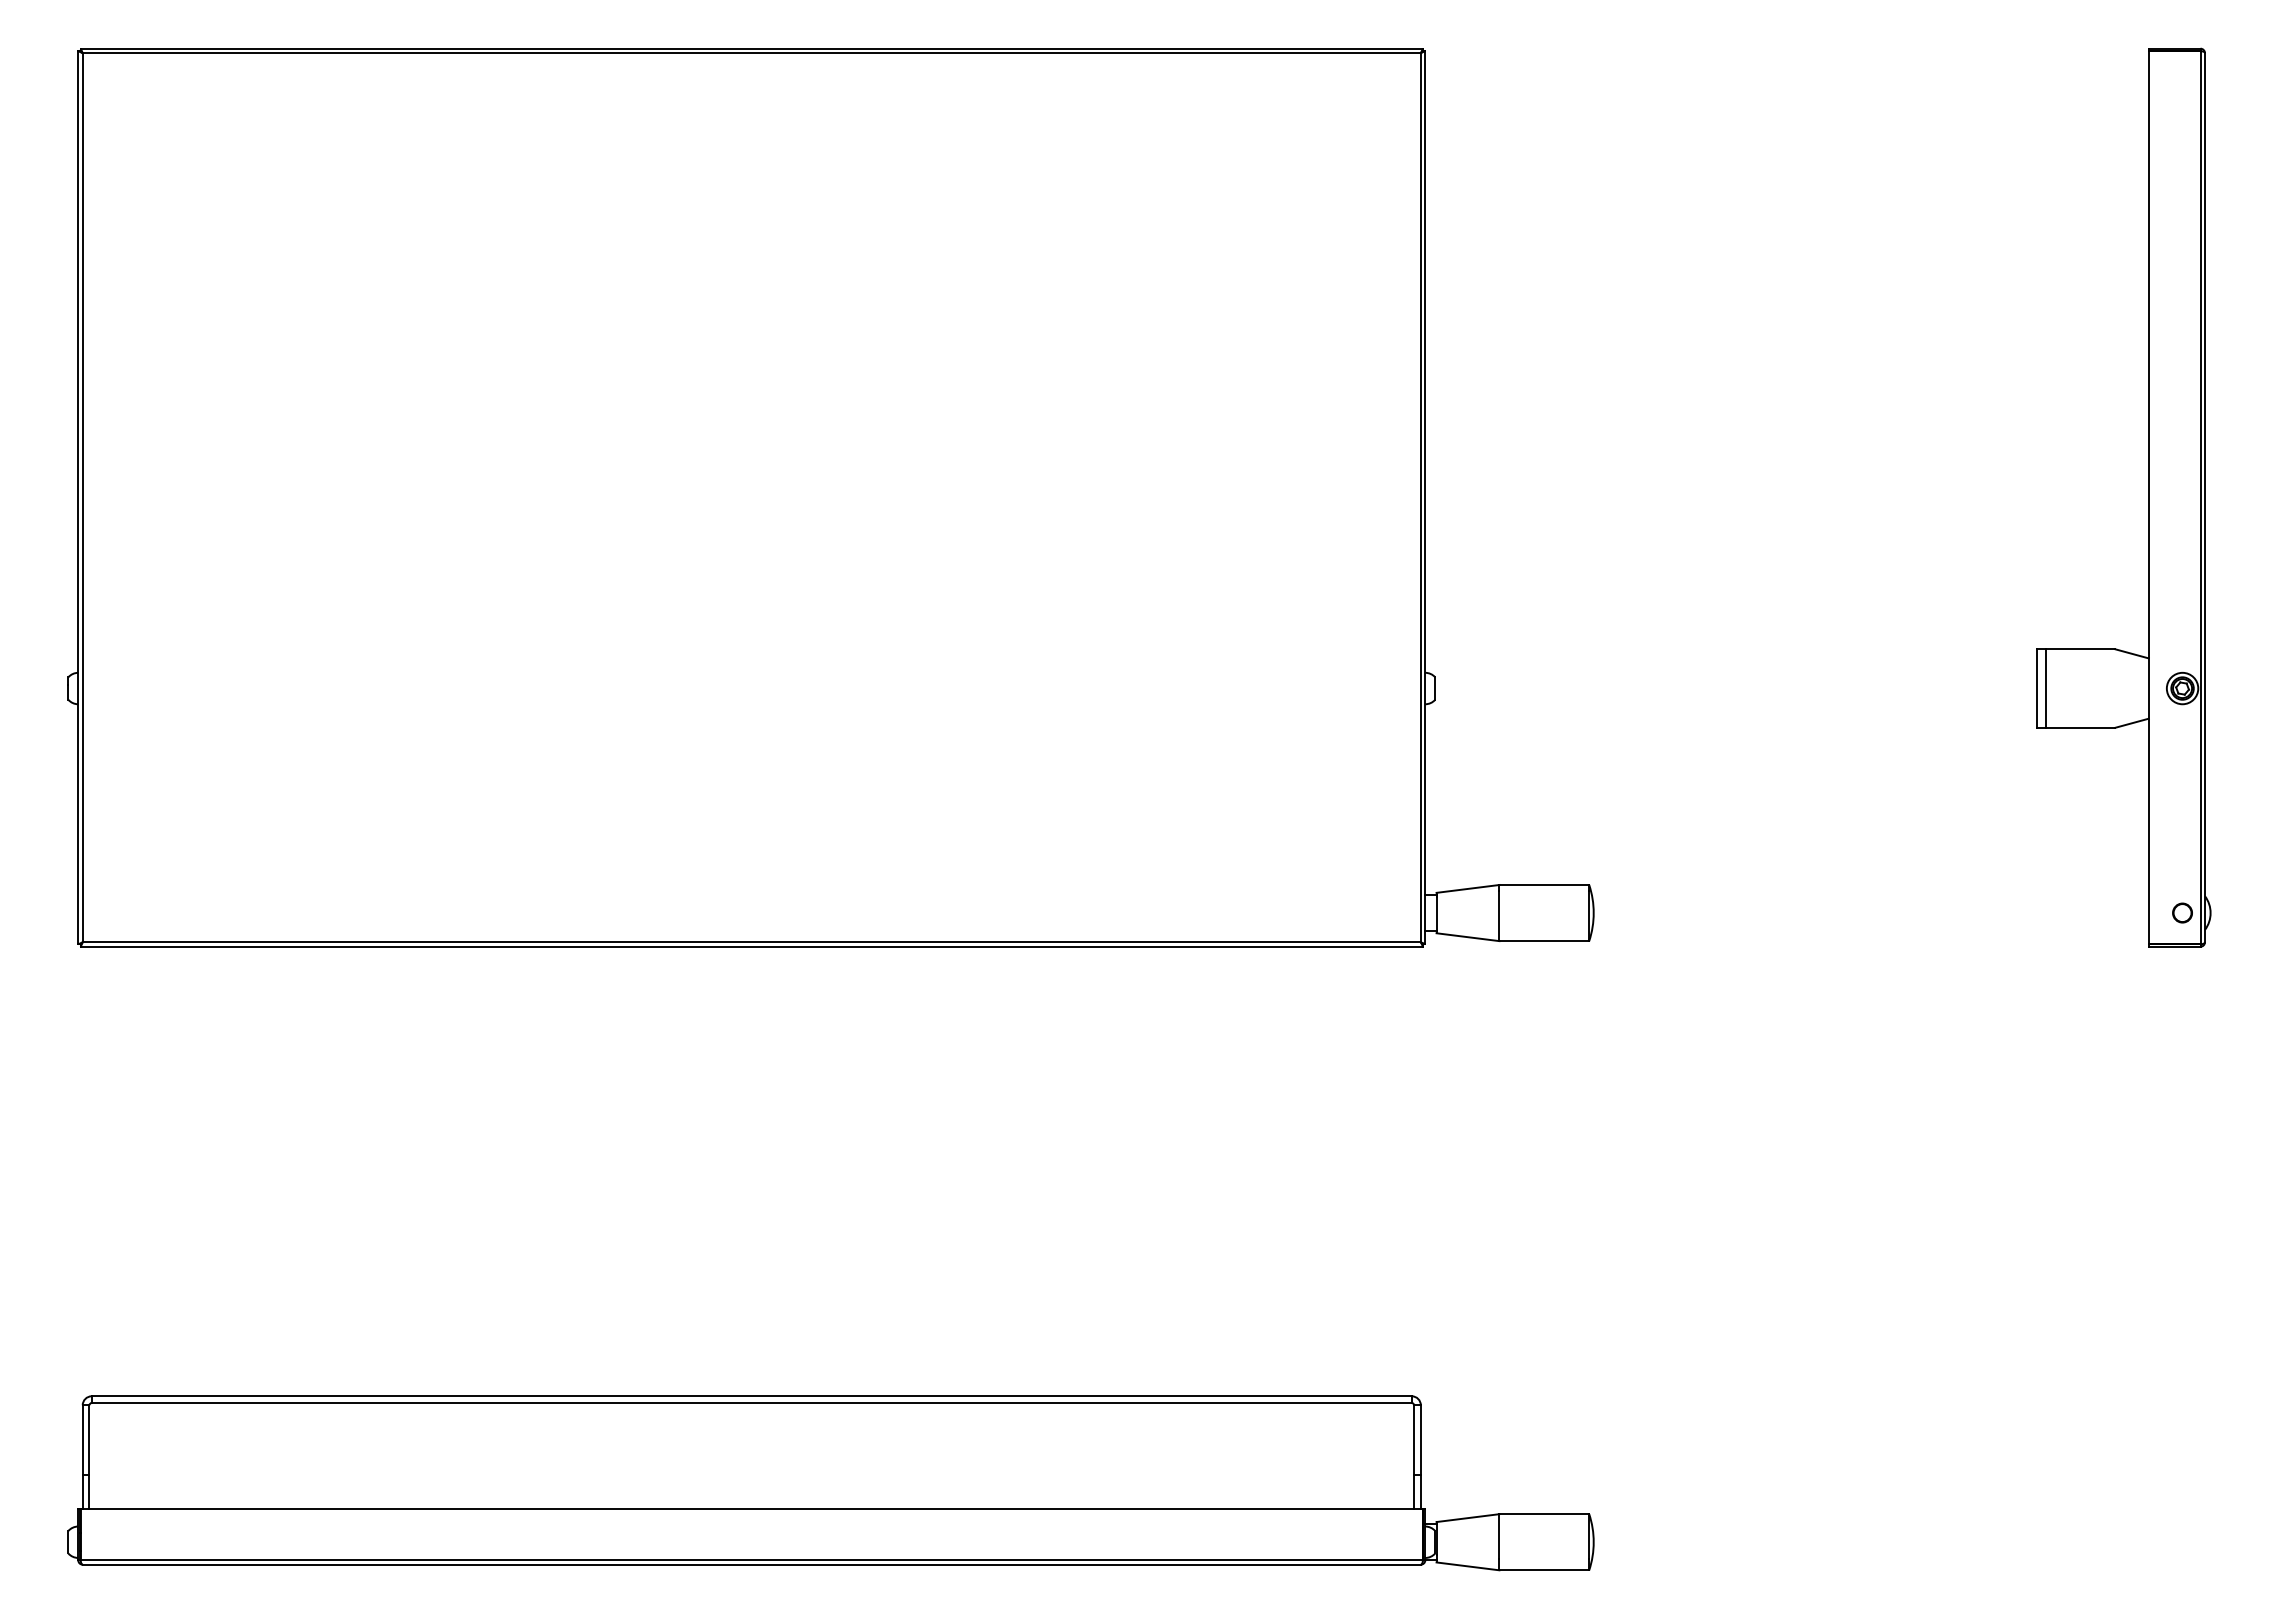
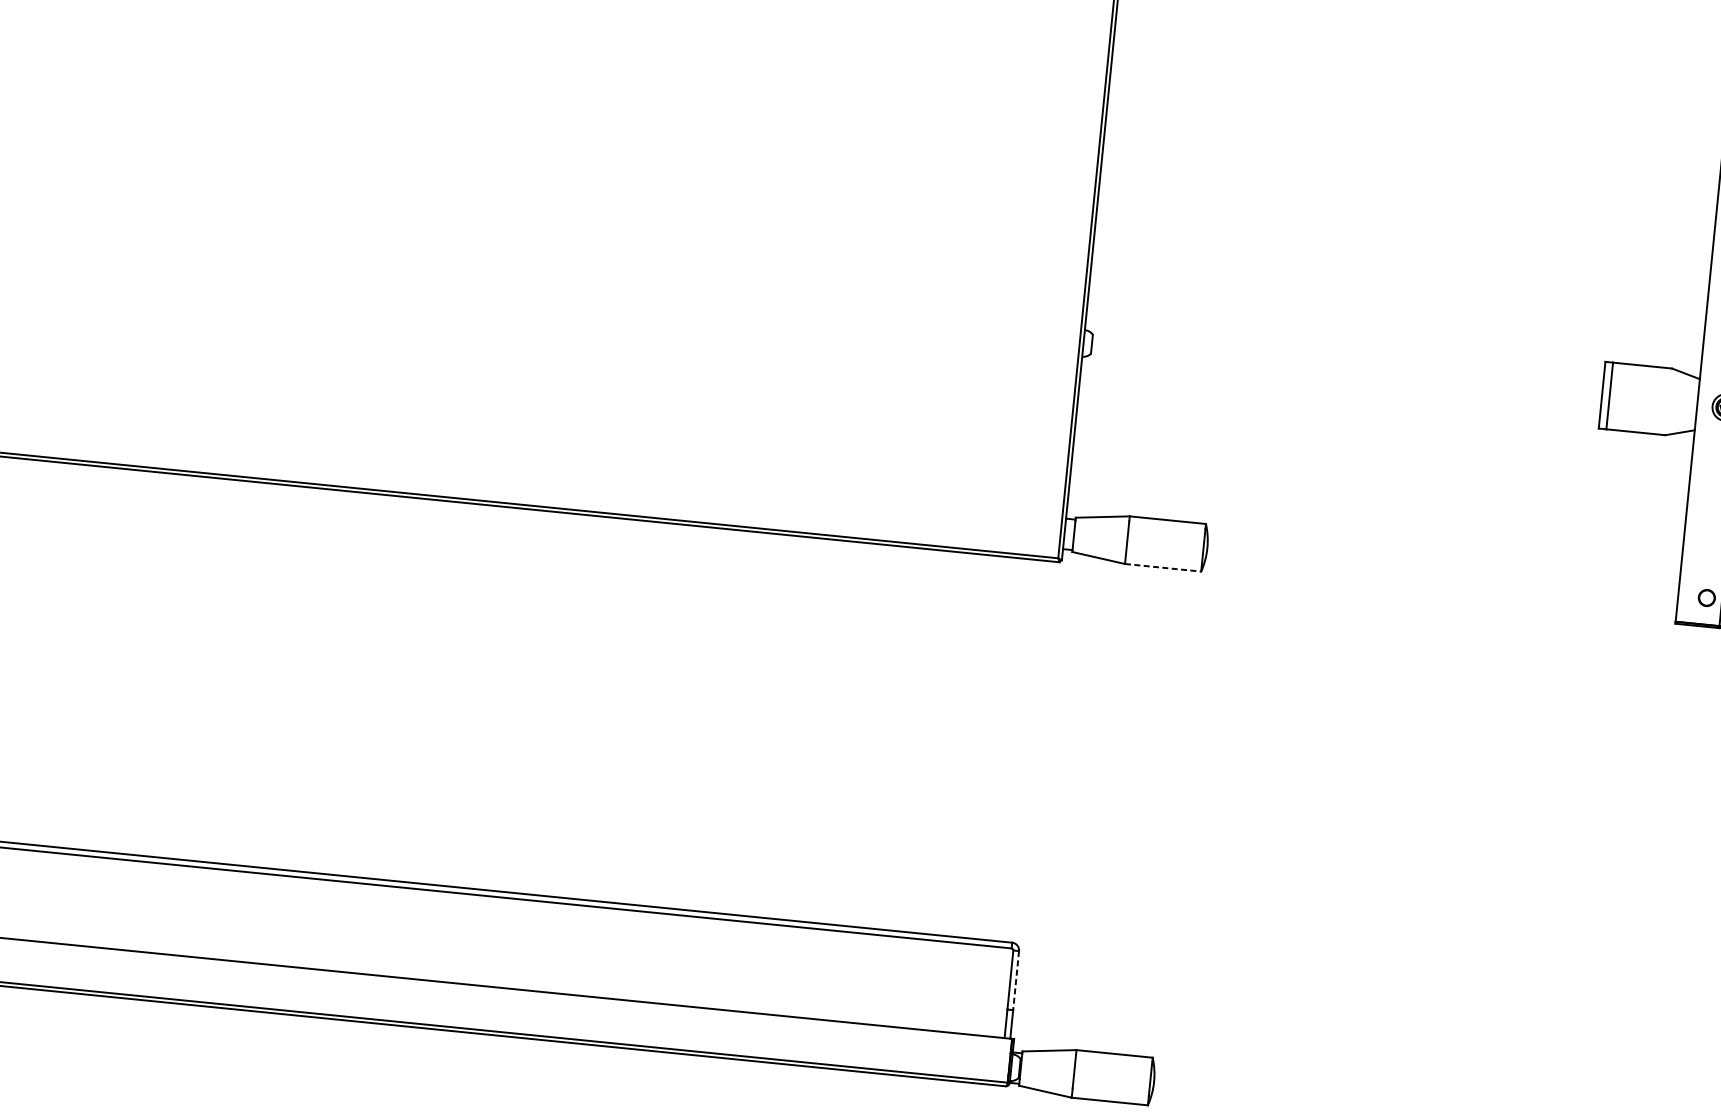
line: (1544, 941) -> (1163, 568), solid -> dashed
line: (1420, 1440) -> (1015, 980), solid -> dashed

